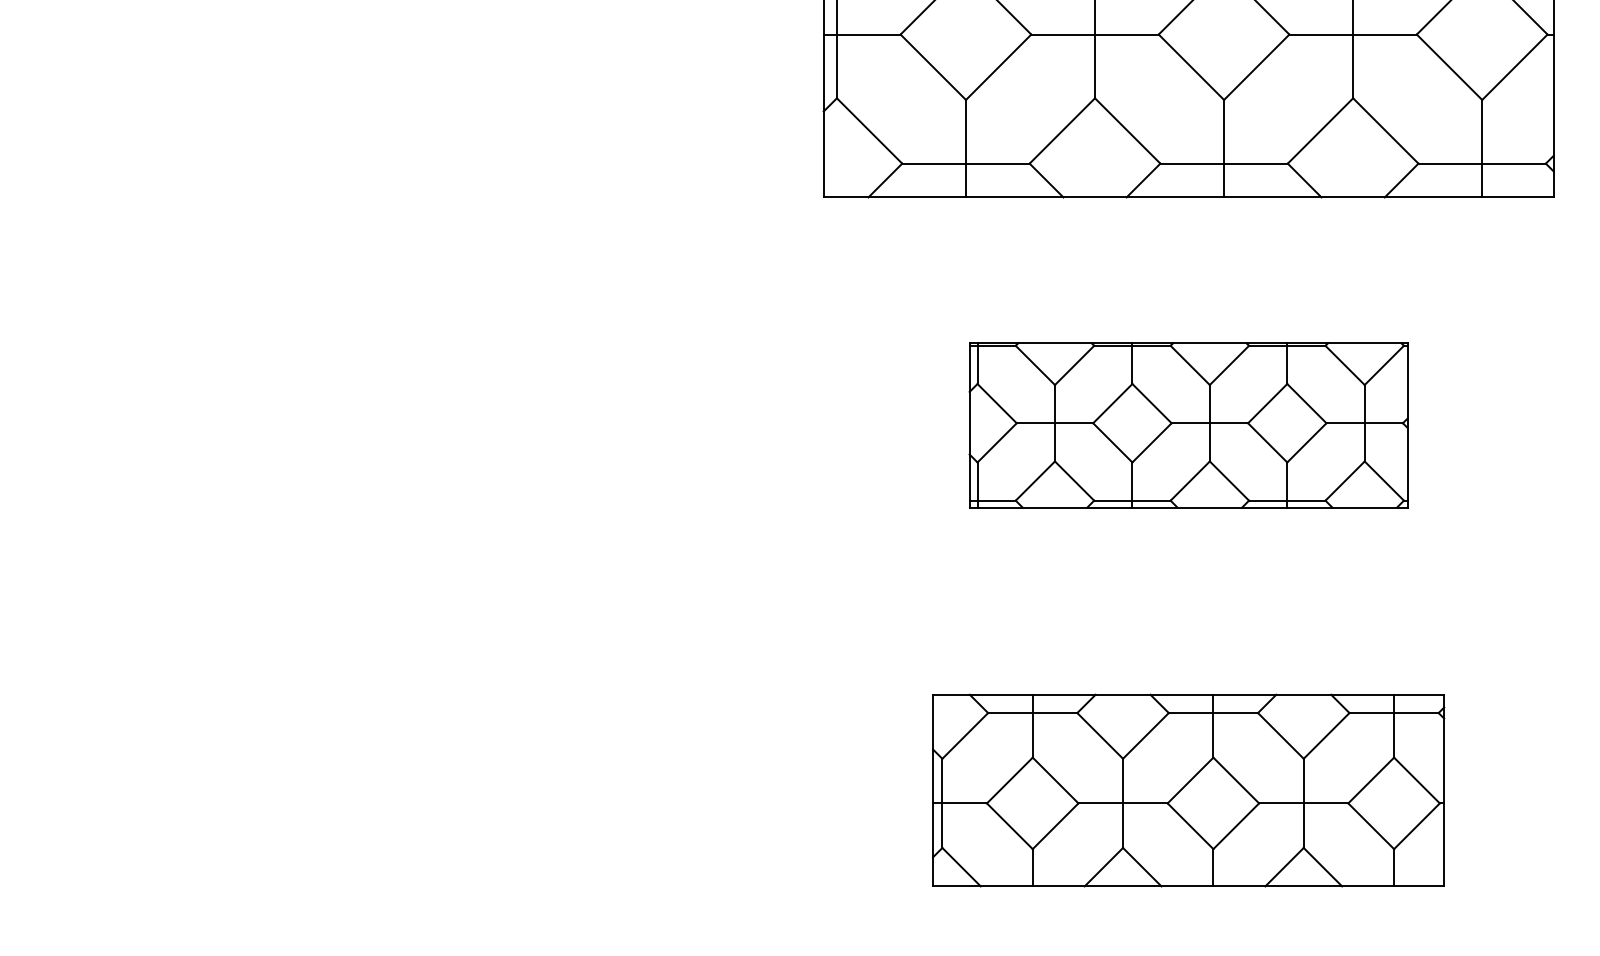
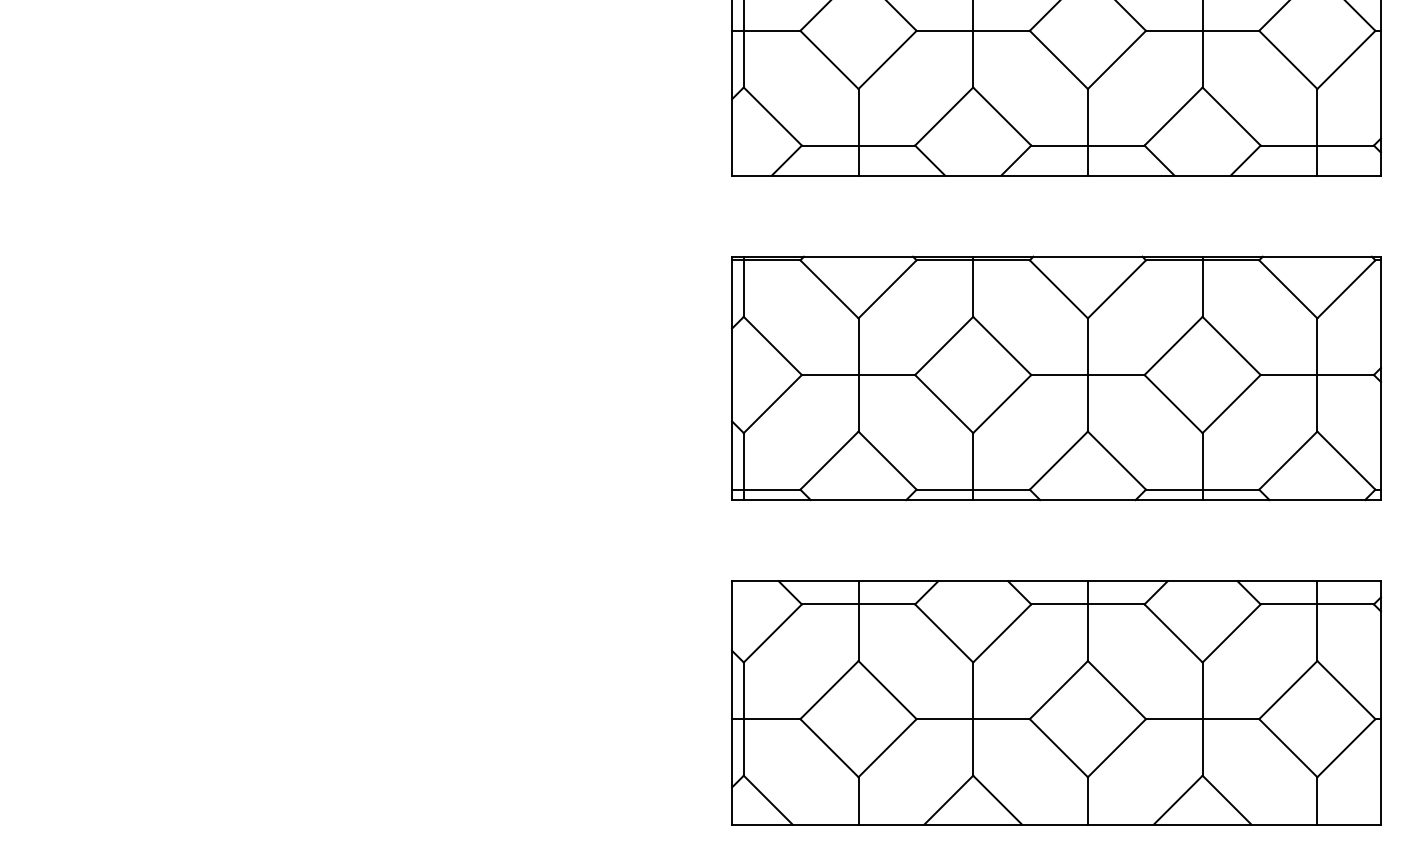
part: (1188, 425) -> (1056, 378), size x1.67
part: (1188, 790) -> (1056, 702), size x1.43

